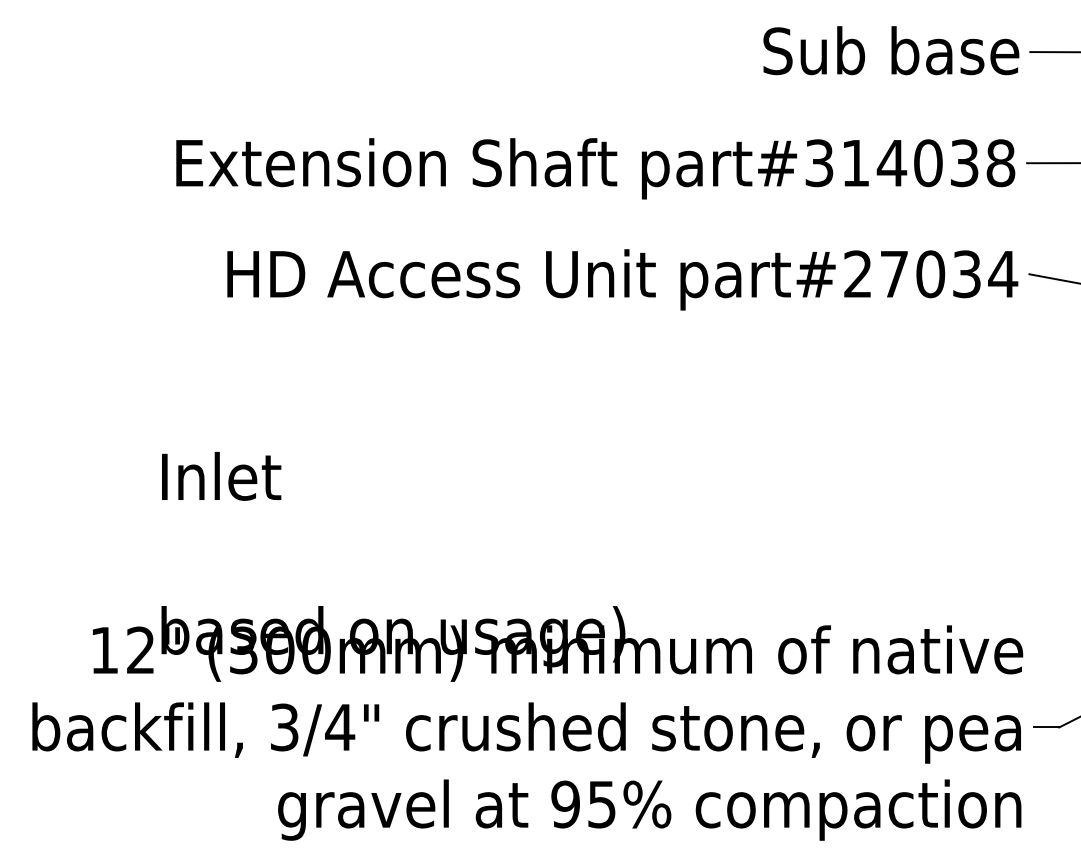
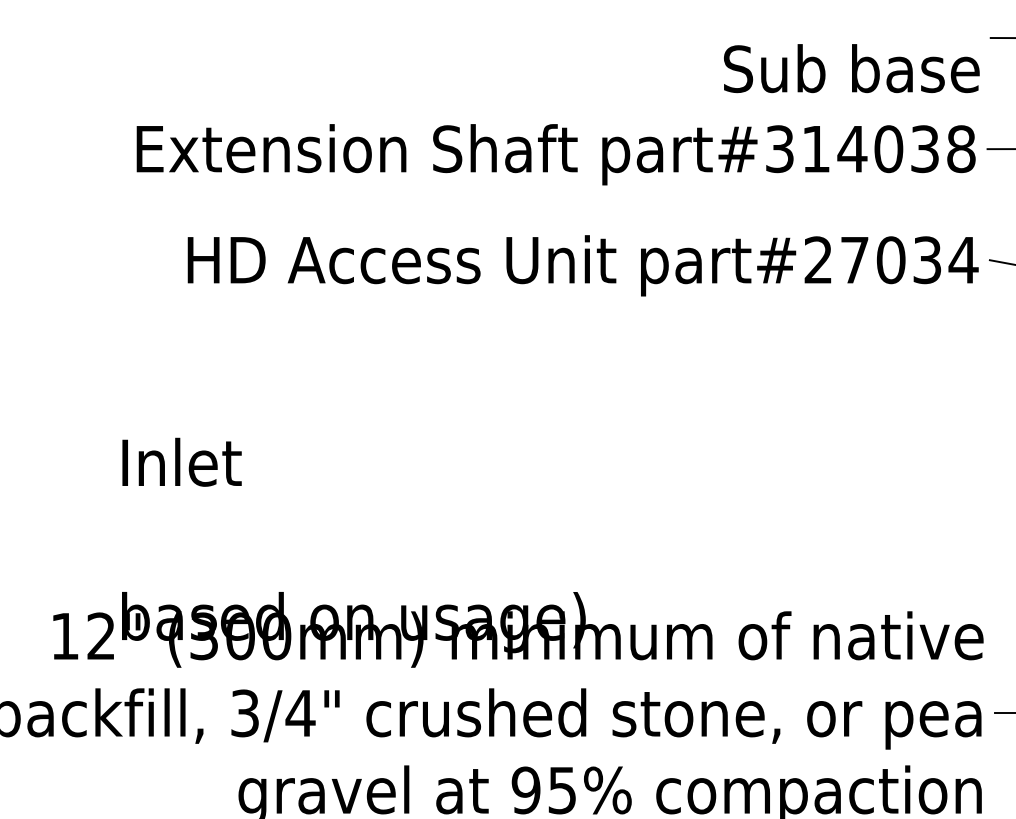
text: (891, 50) -> (851, 68), moved

